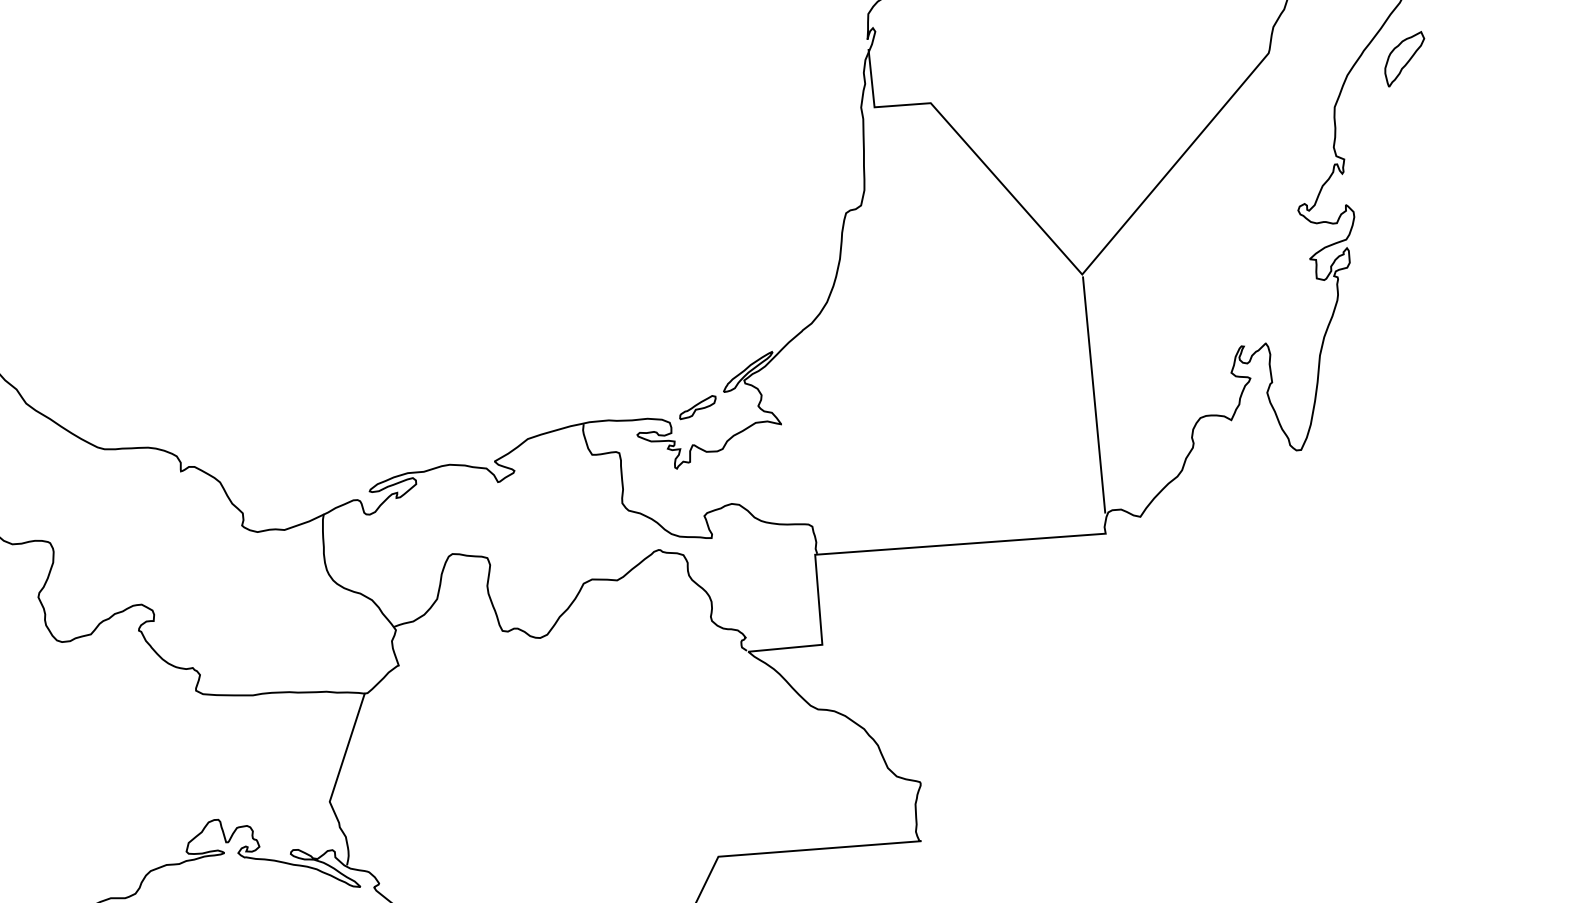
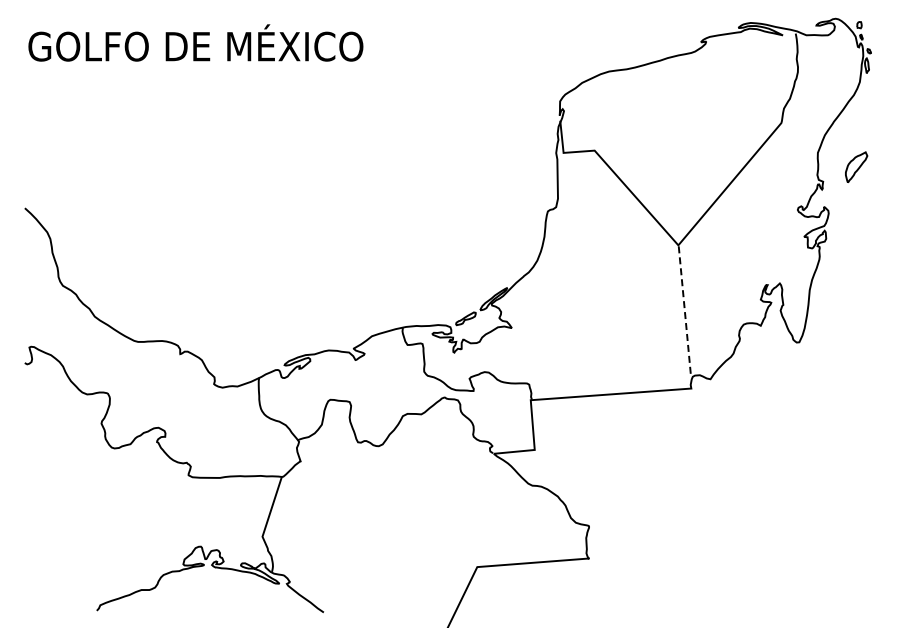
part: (1404, 57) -> (856, 166), moved
line: (1093, 394) -> (684, 311), solid -> dashed

